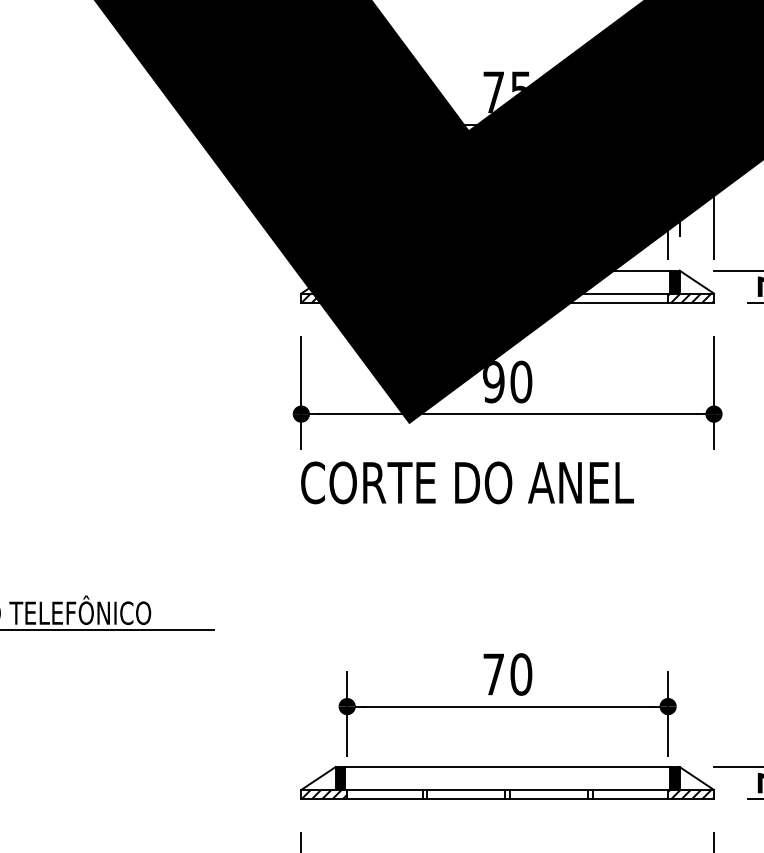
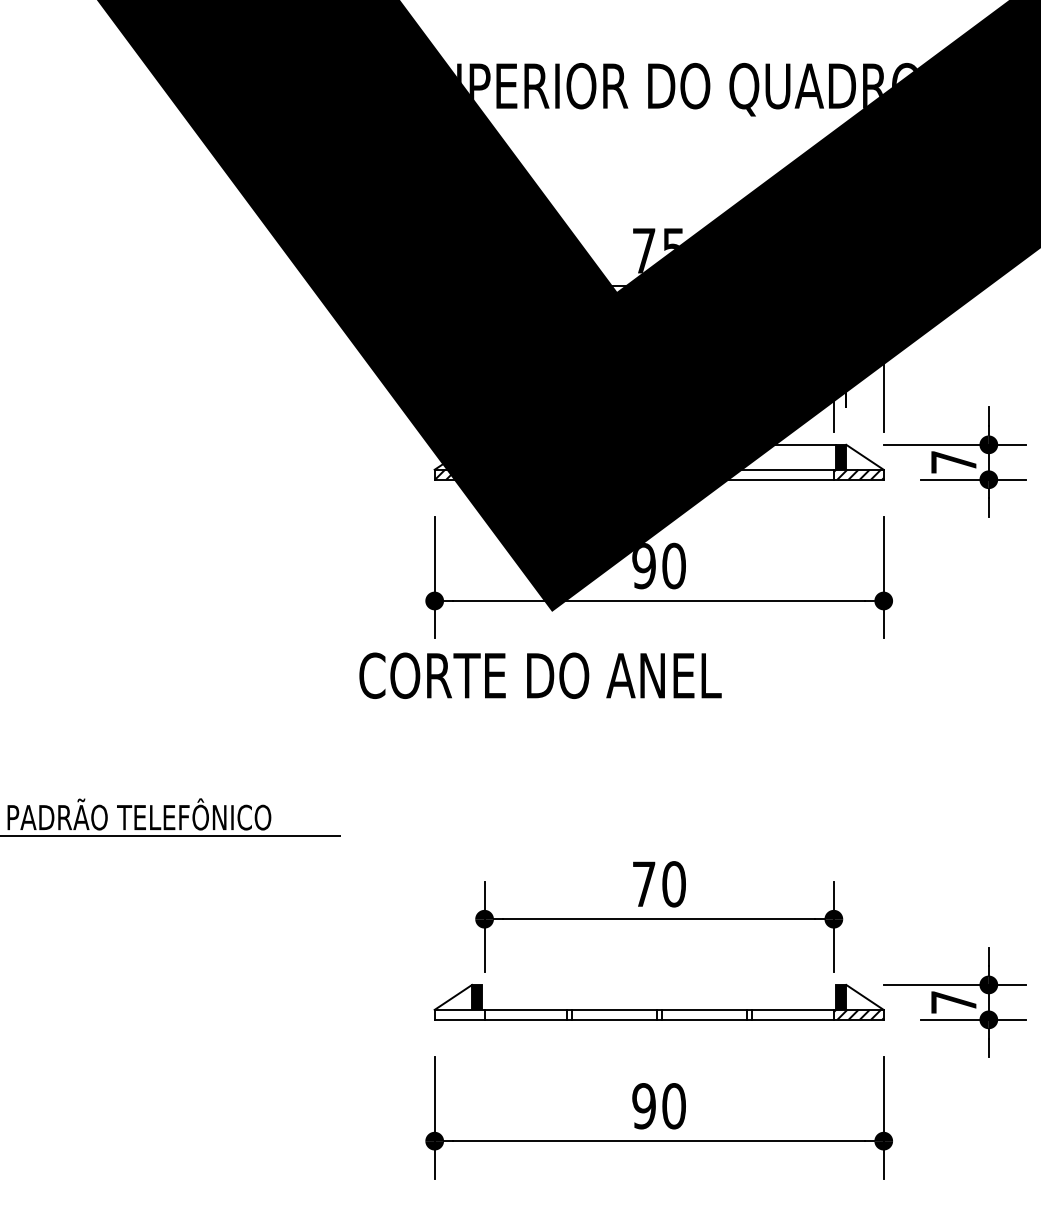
text: (467, 482) -> (540, 675), moved
line: (507, 766) -> (659, 984), removed
hatch: (324, 794) -> (459, 1014), removed

